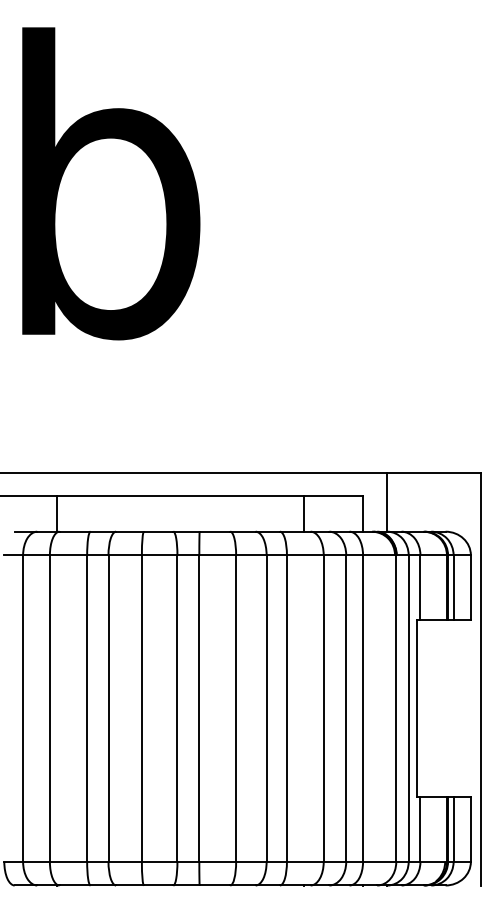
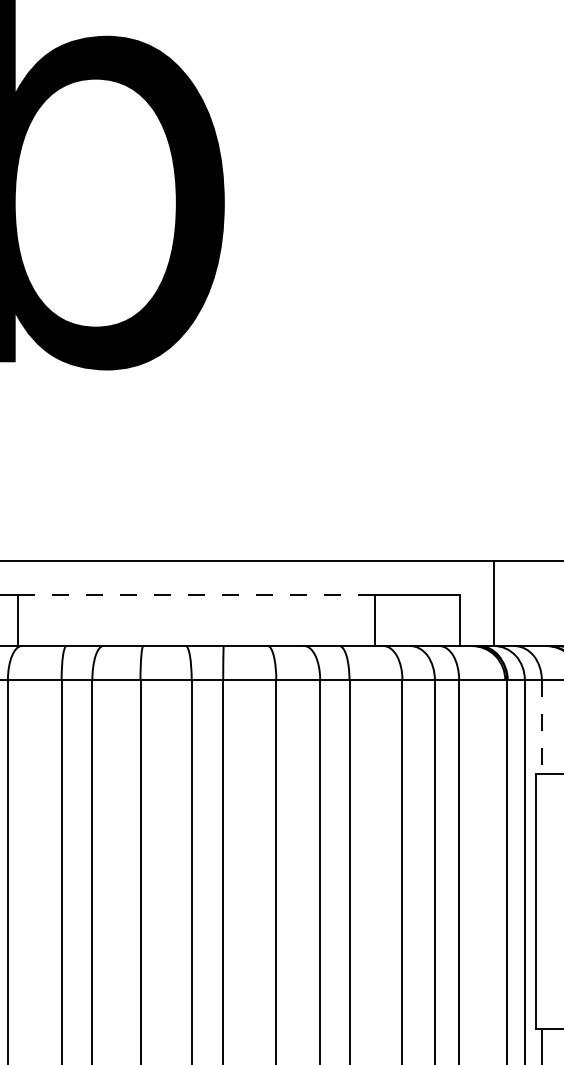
line: (180, 496) -> (196, 595), solid -> dashed
line: (420, 588) -> (541, 727), solid -> dashed

